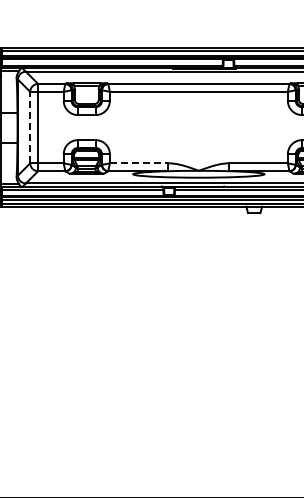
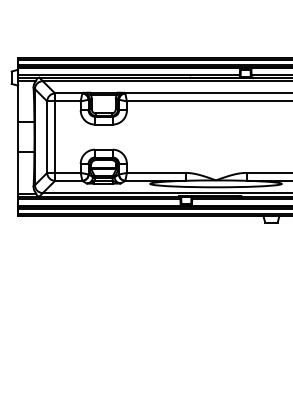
line: (30, 127) -> (47, 137), dashed -> solid
line: (139, 163) -> (156, 173), dashed -> solid

